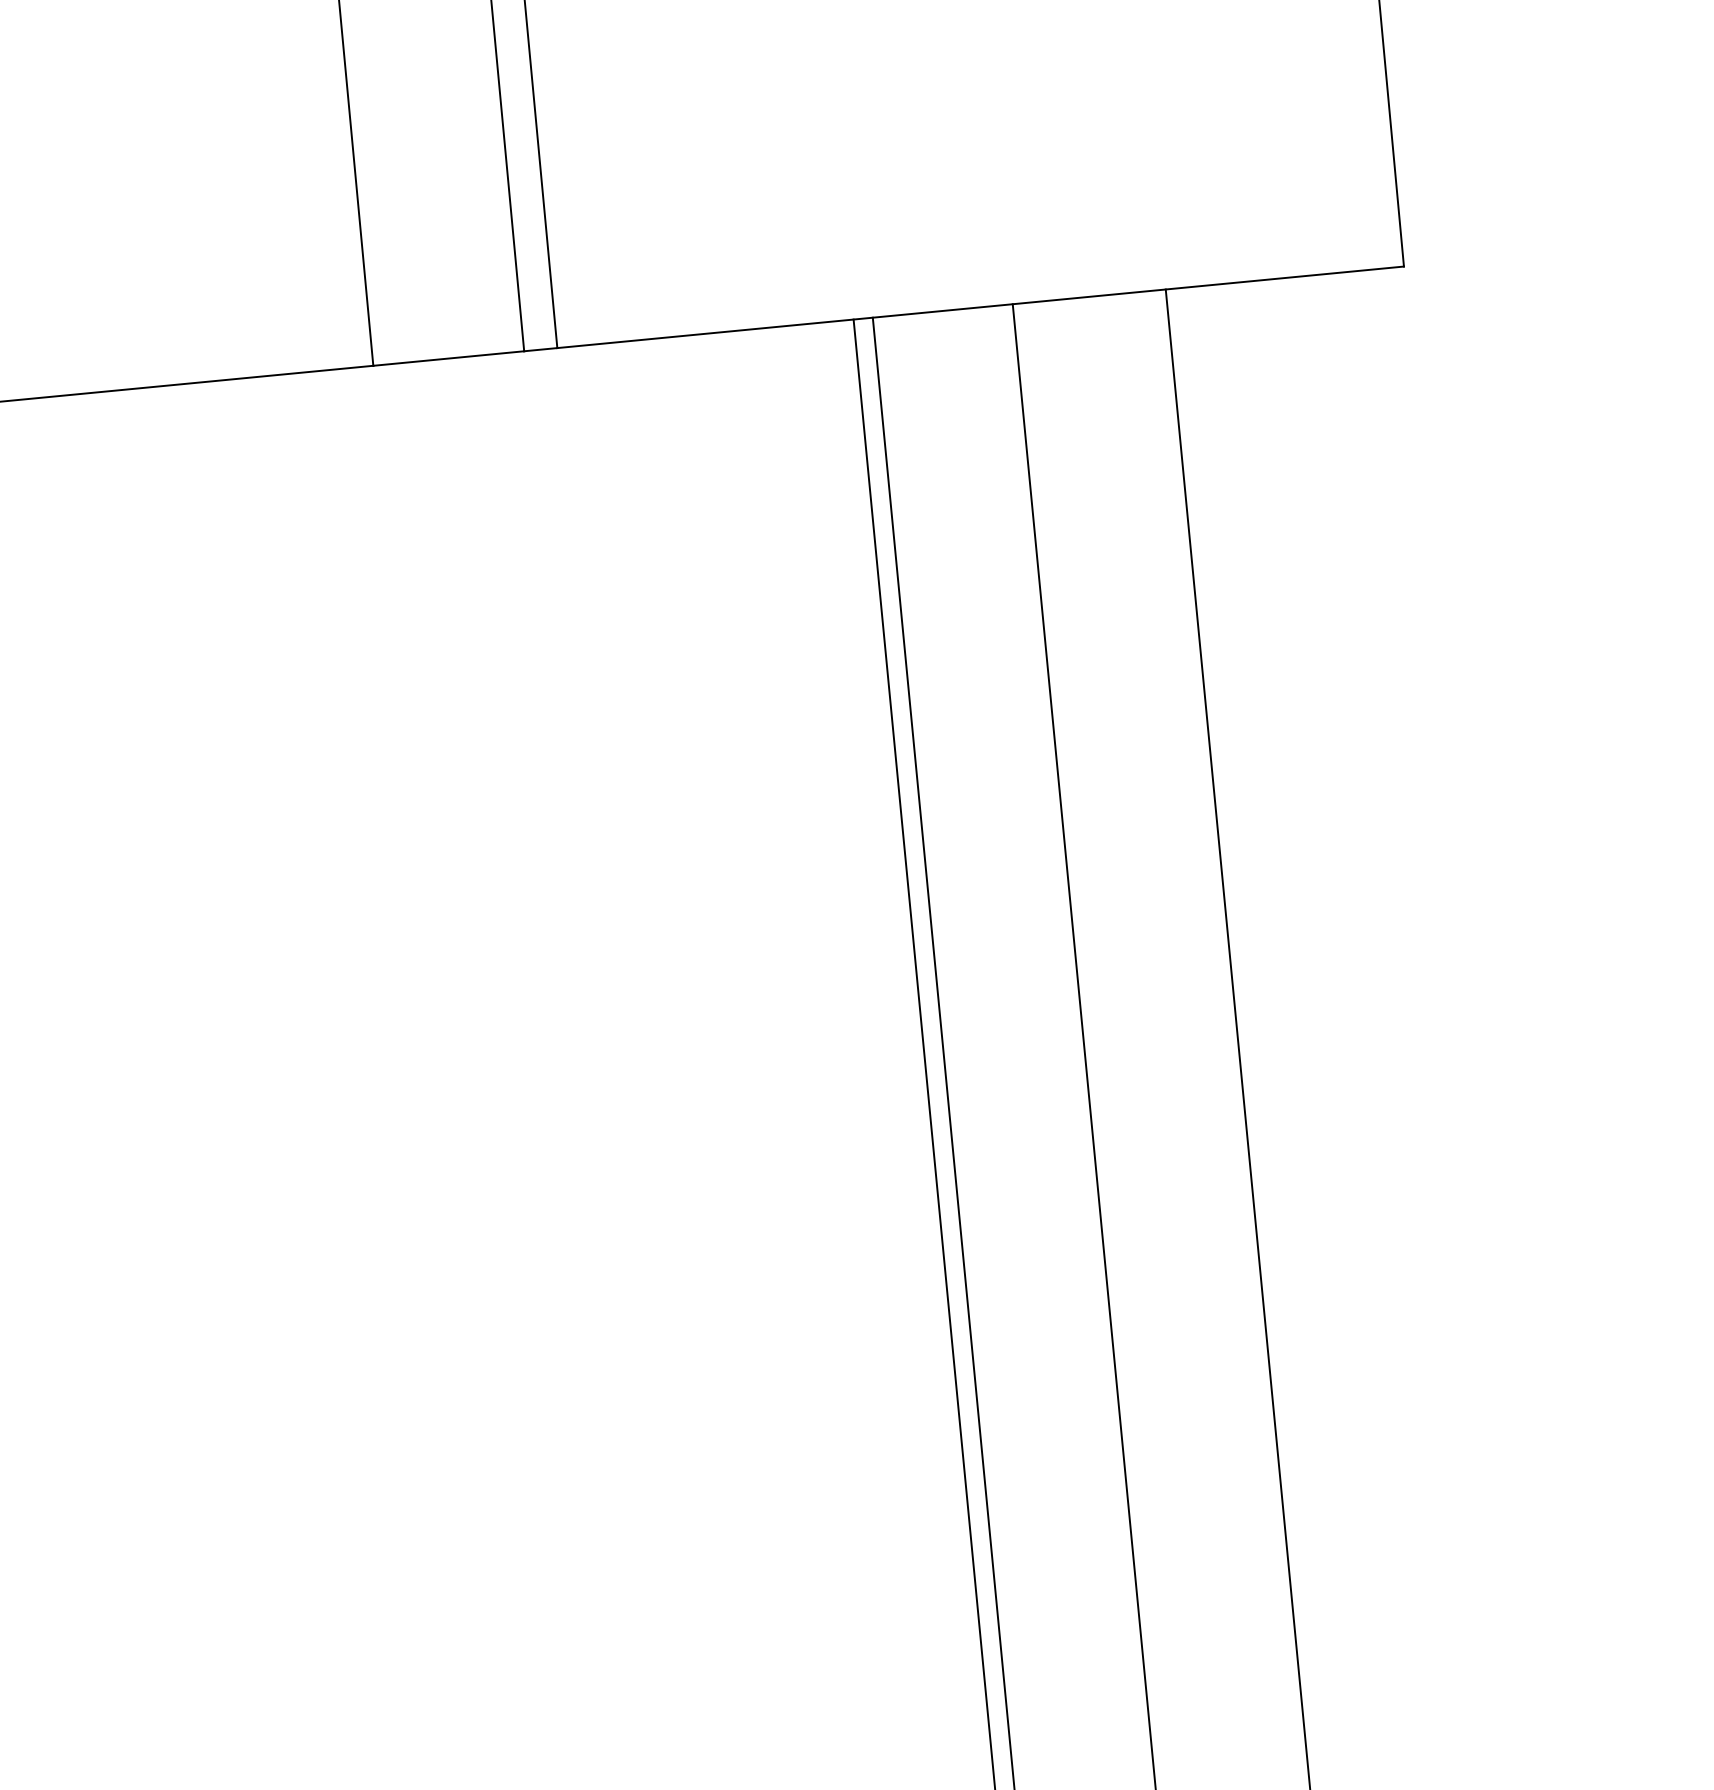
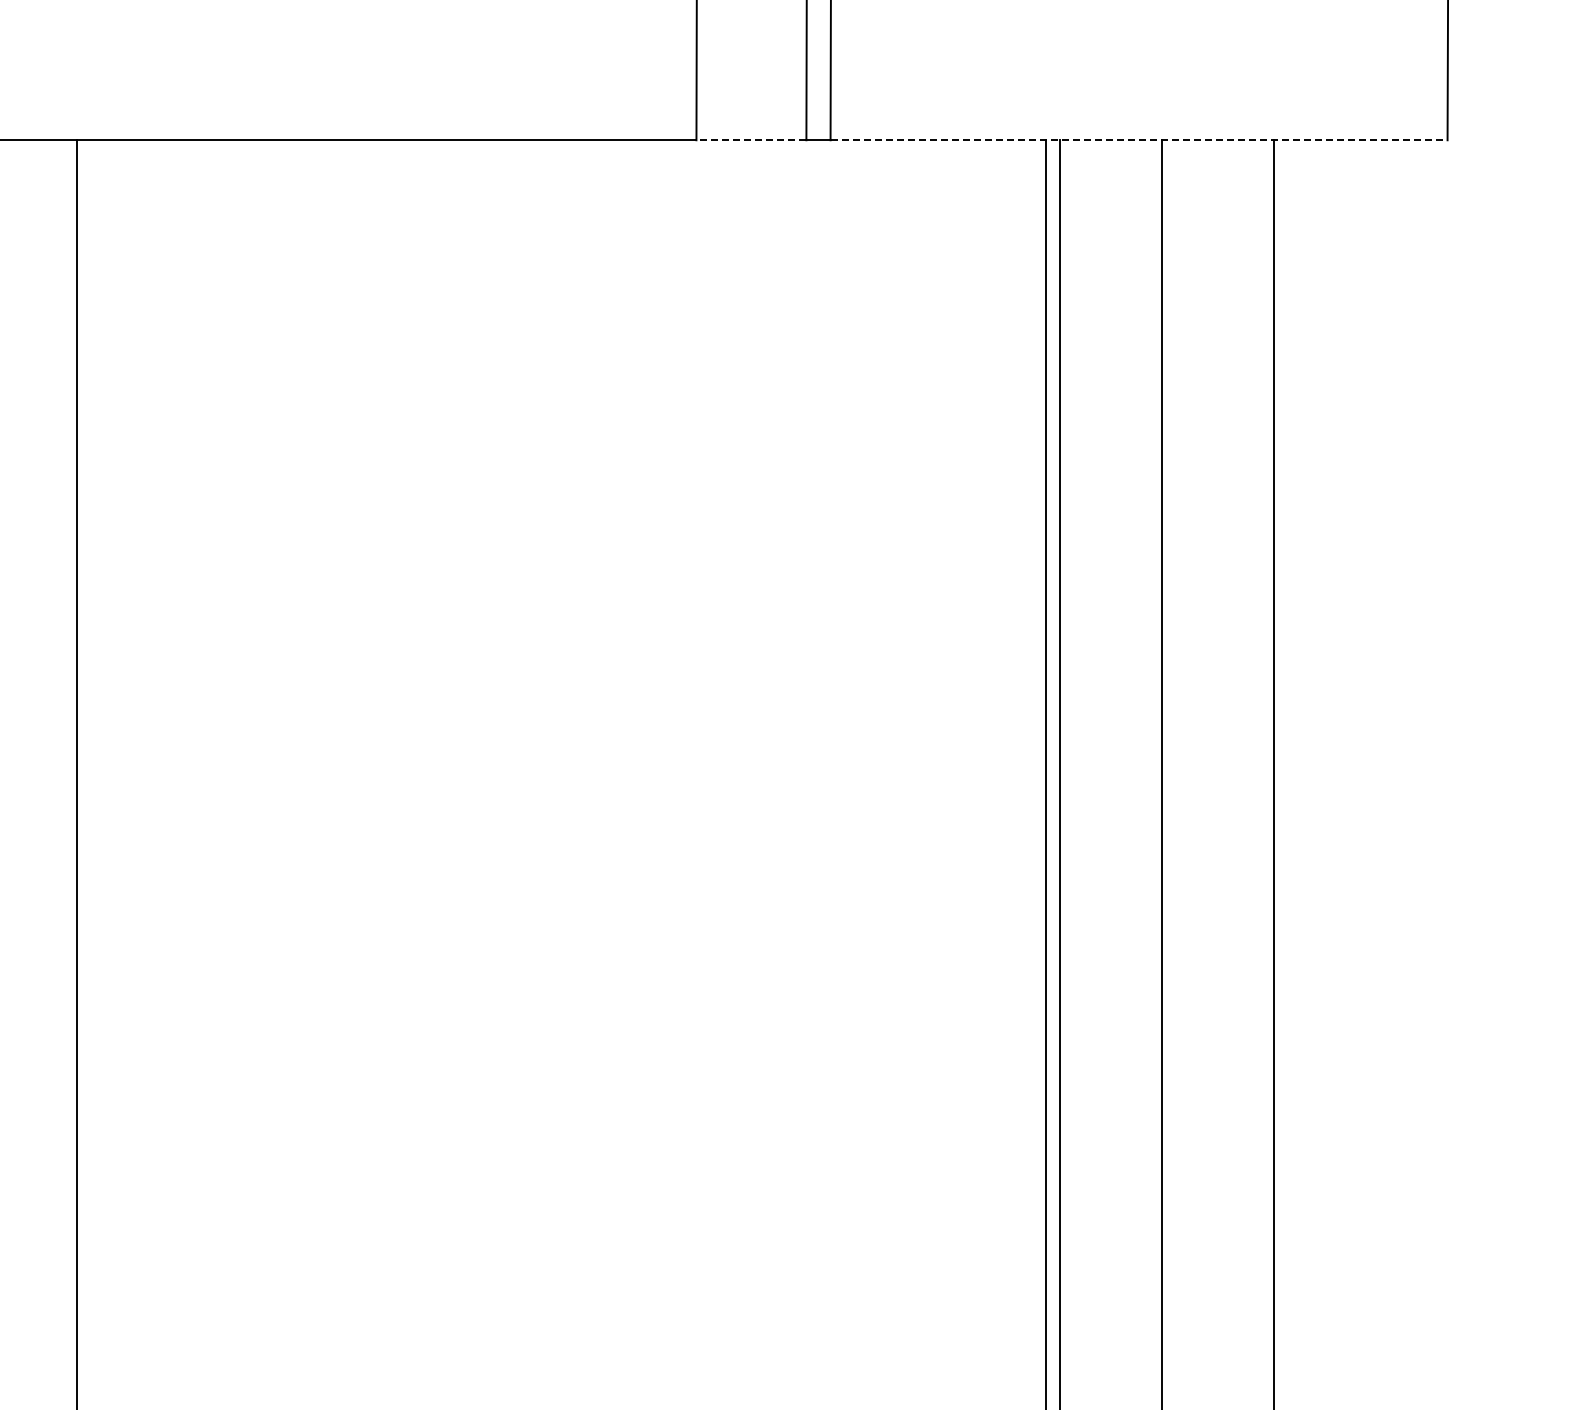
line: (981, 307) -> (1139, 140), solid -> dashed
line: (448, 358) -> (751, 140), solid -> dashed

